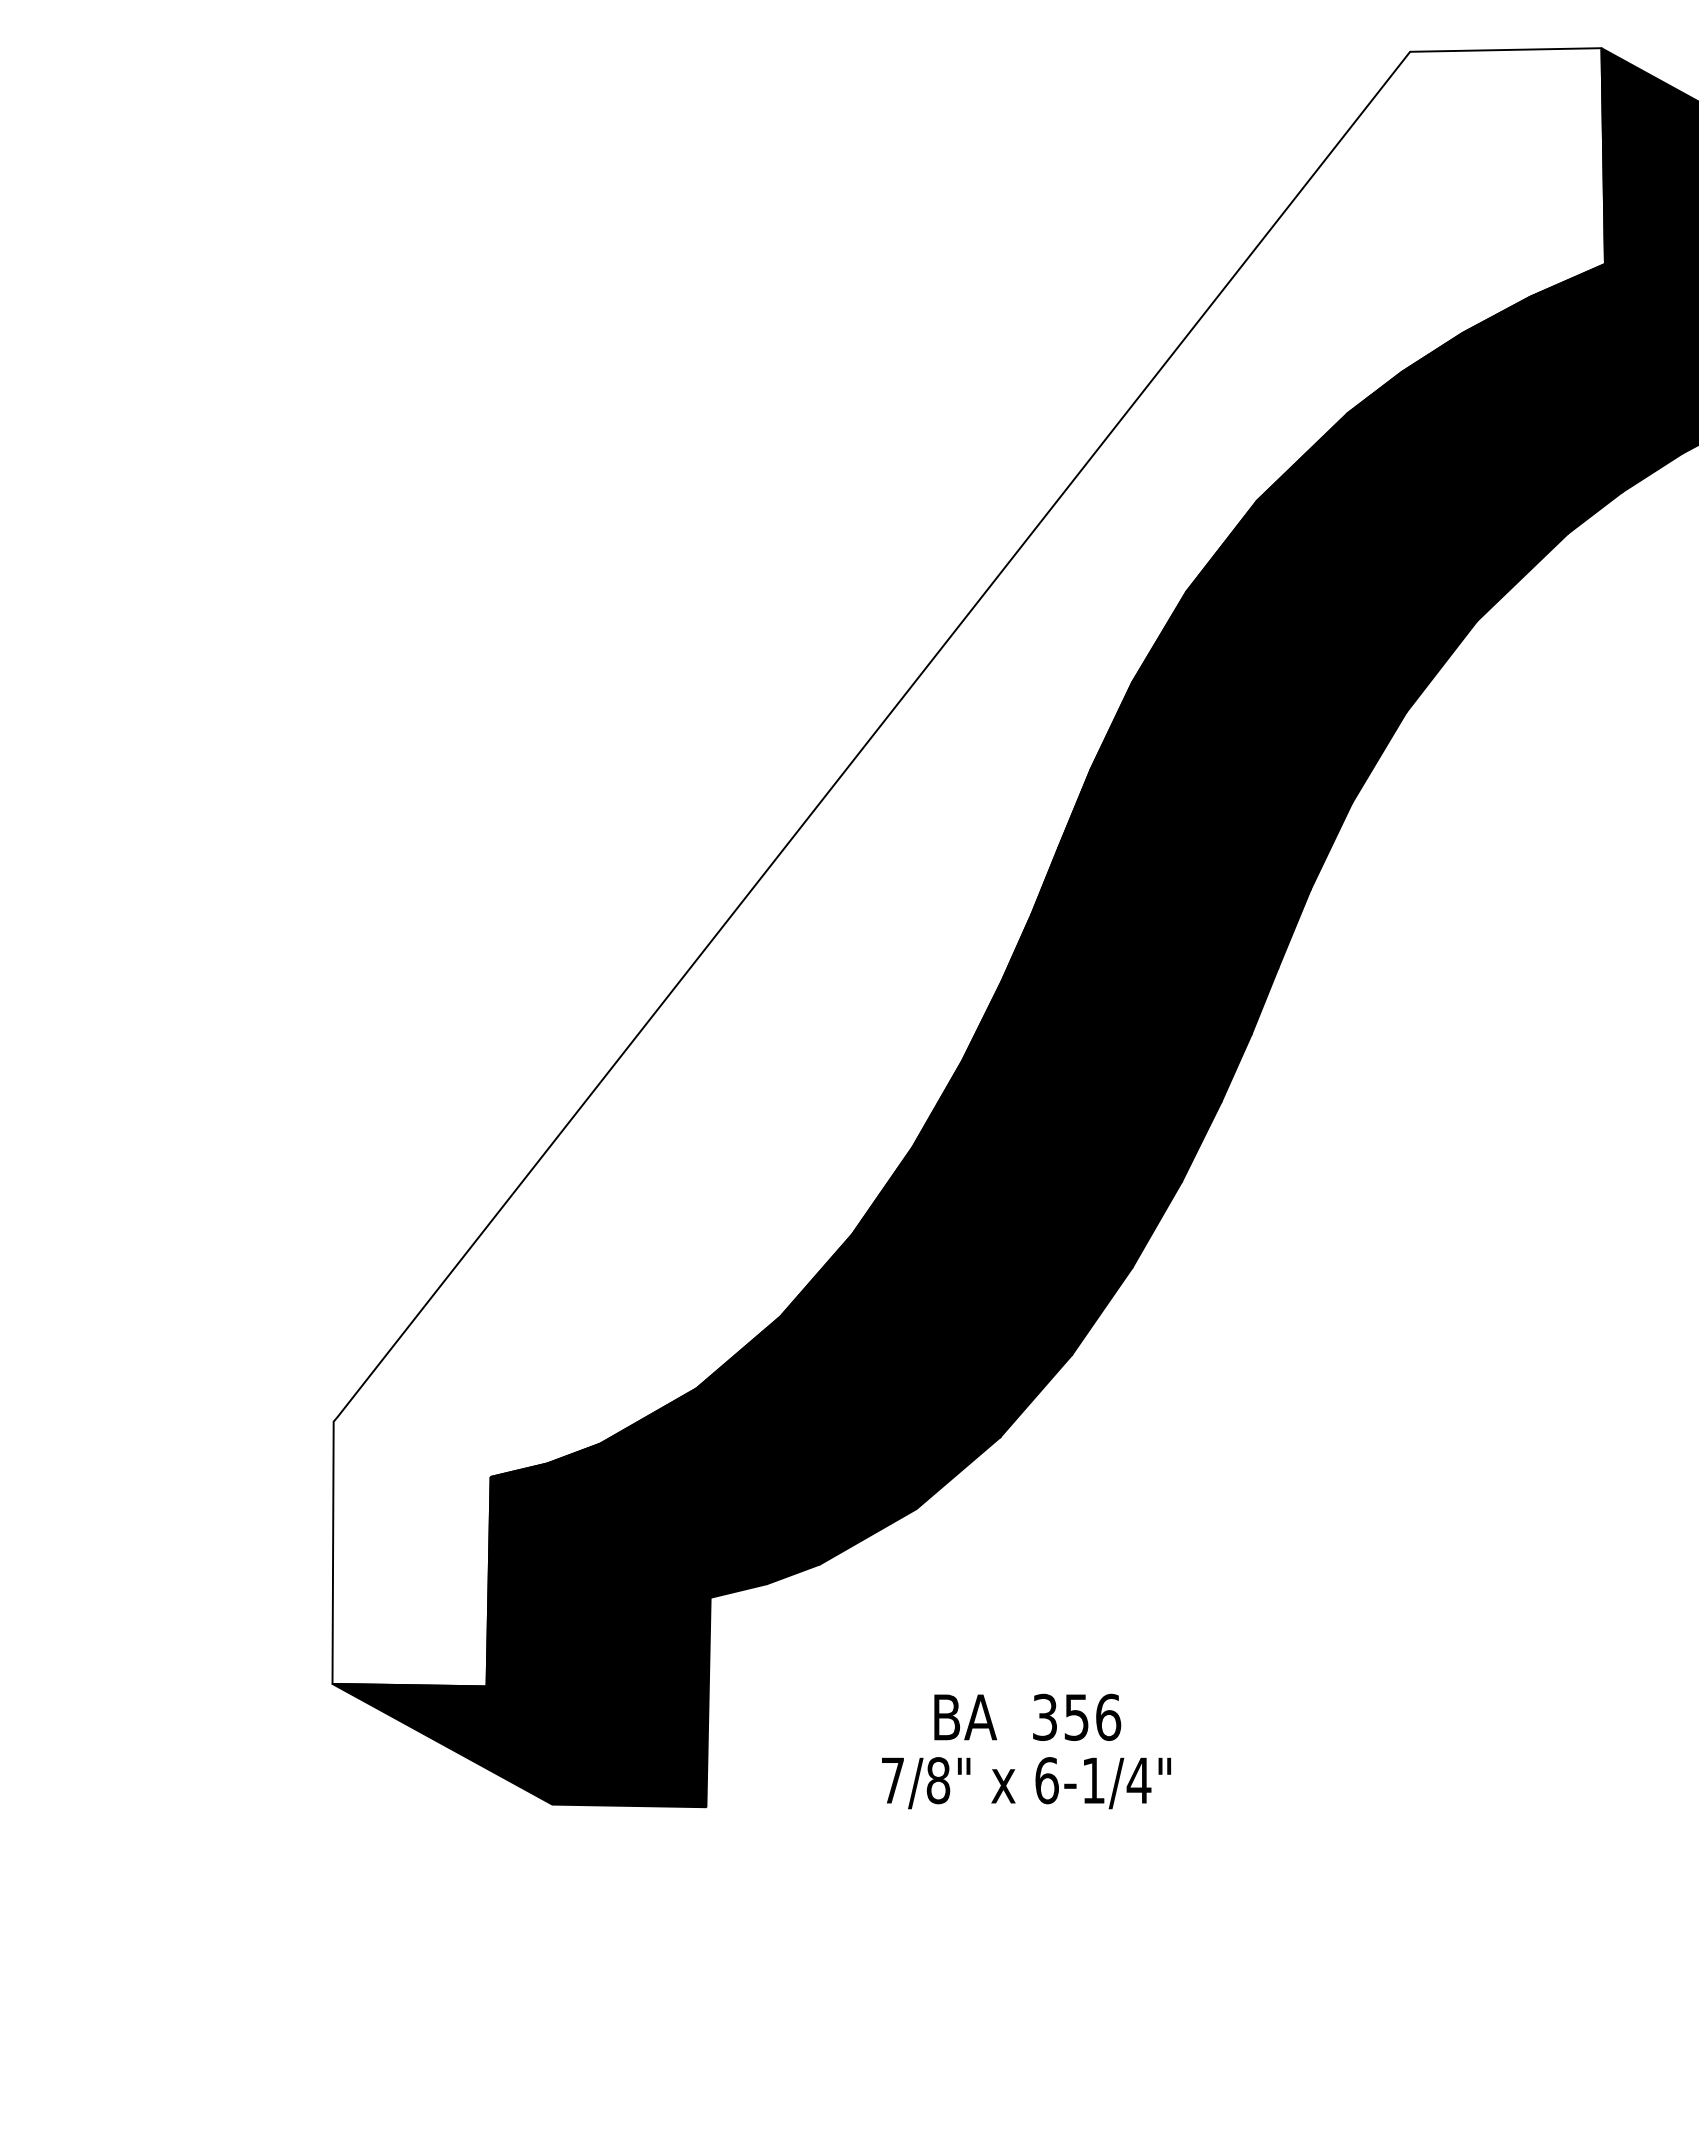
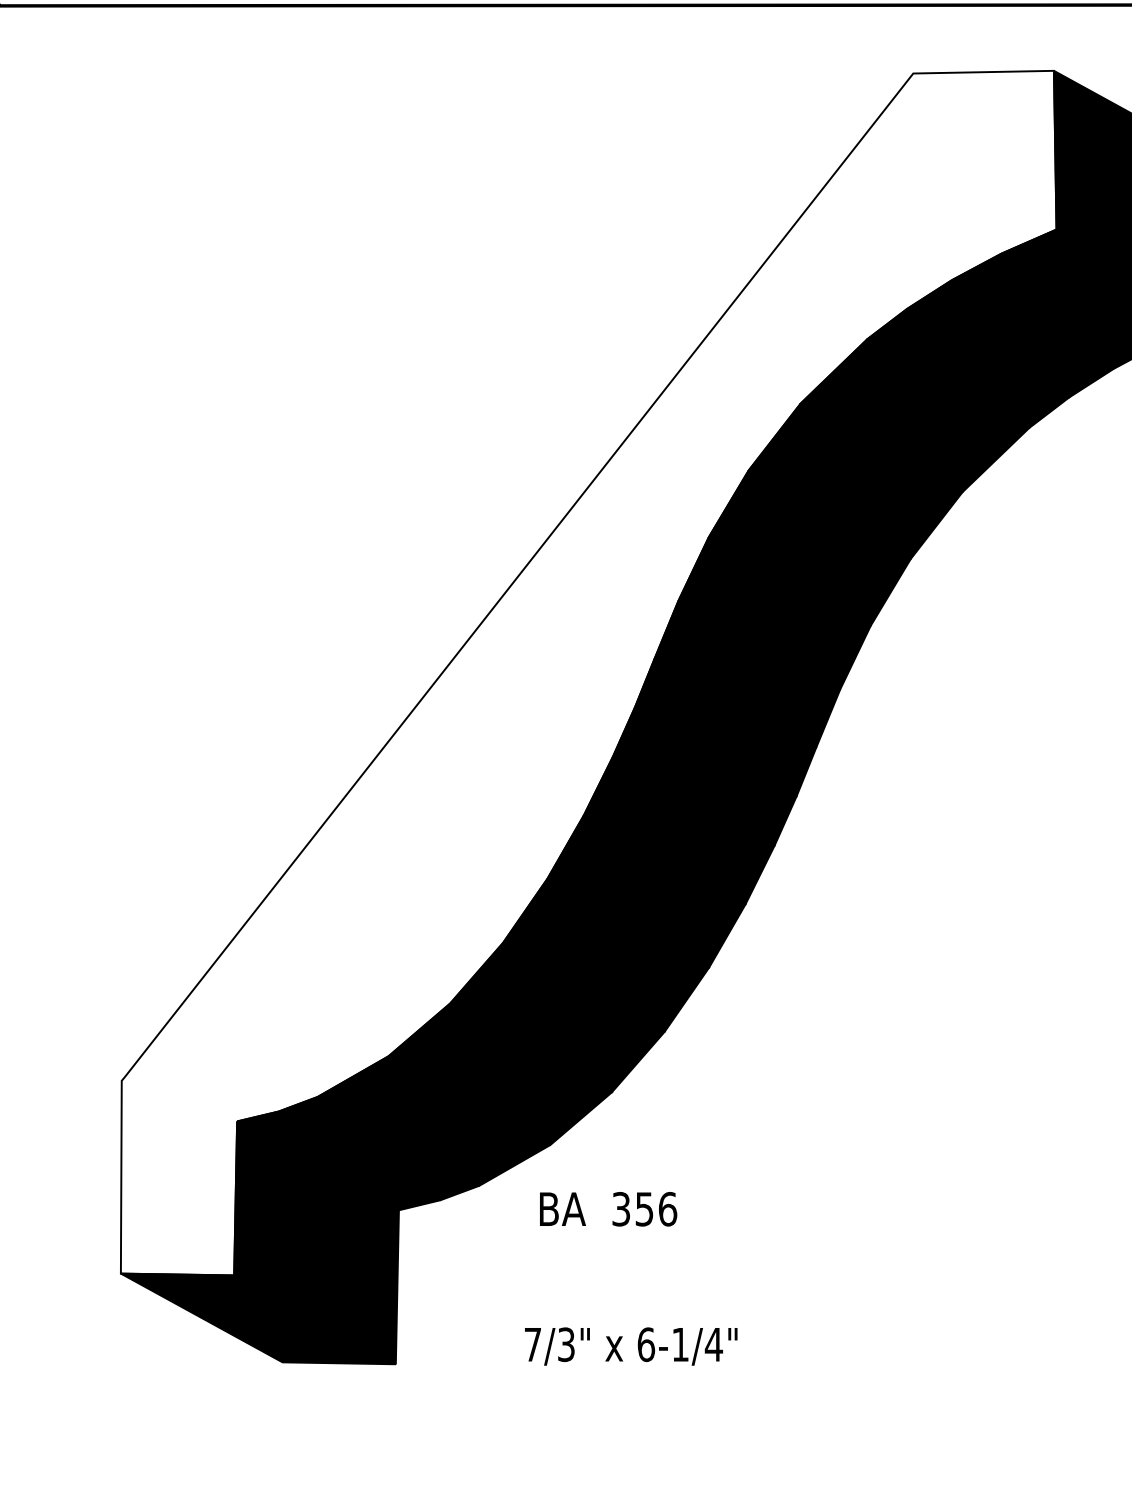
text: (1027, 1716) -> (608, 1208), moved
text: (938, 1780) -> (566, 1344), 7/8" -> 7/3"

